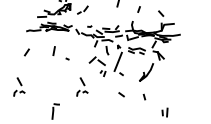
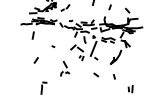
line: (53, 50) -> (32, 35), moved
line: (26, 52) -> (35, 60), moved
part: (19, 86) -> (15, 68), removed

